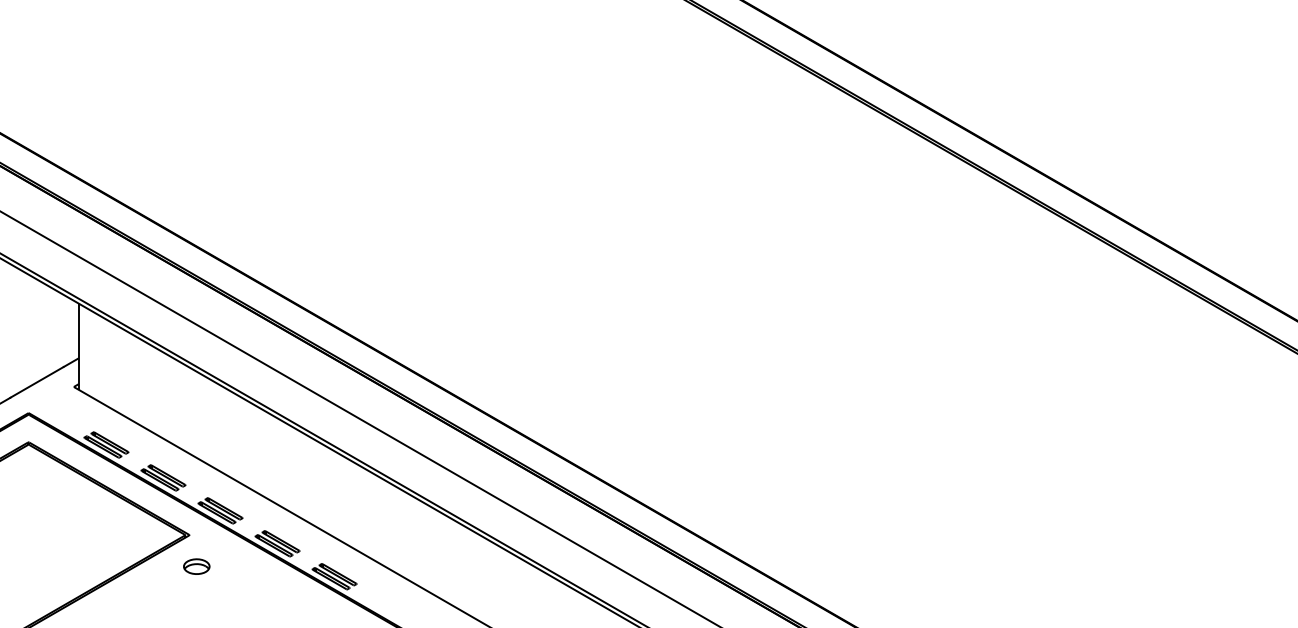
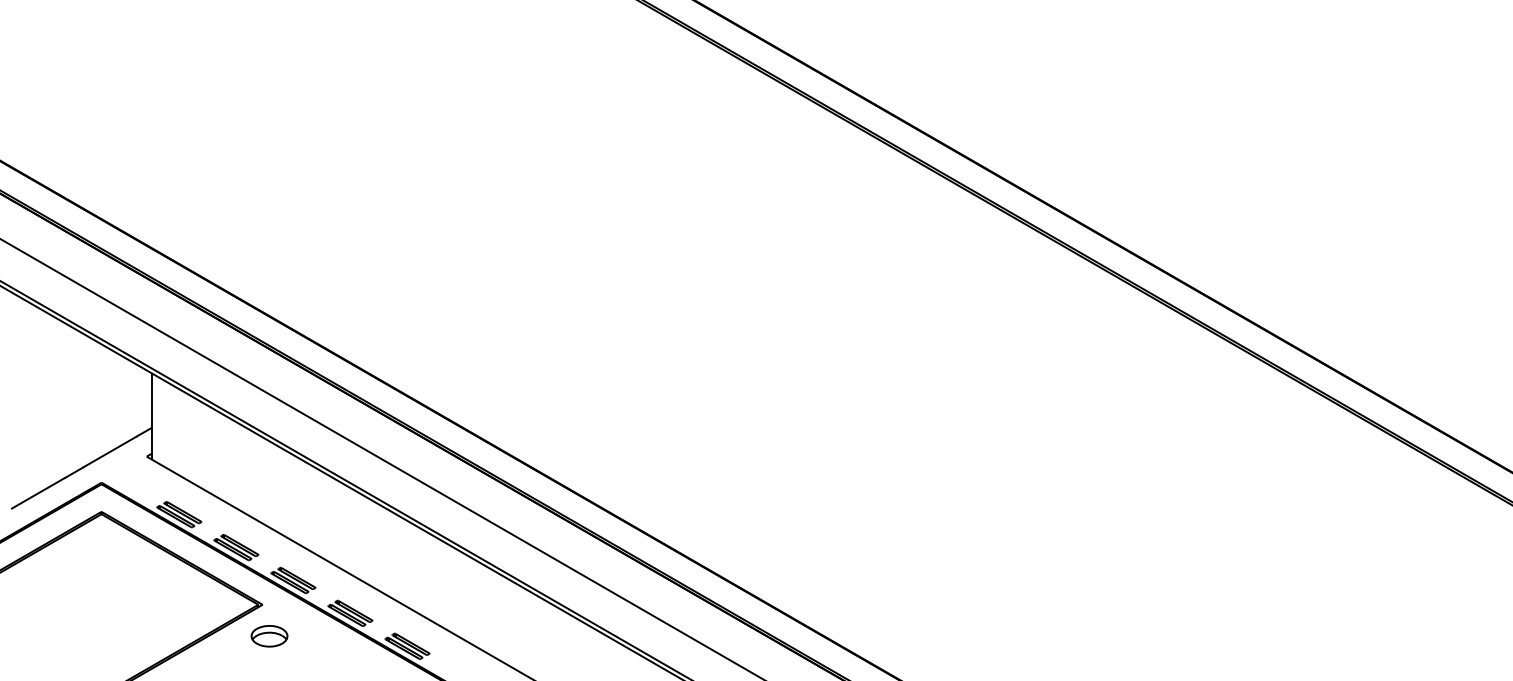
part: (196, 566) -> (269, 636), size x1.4

